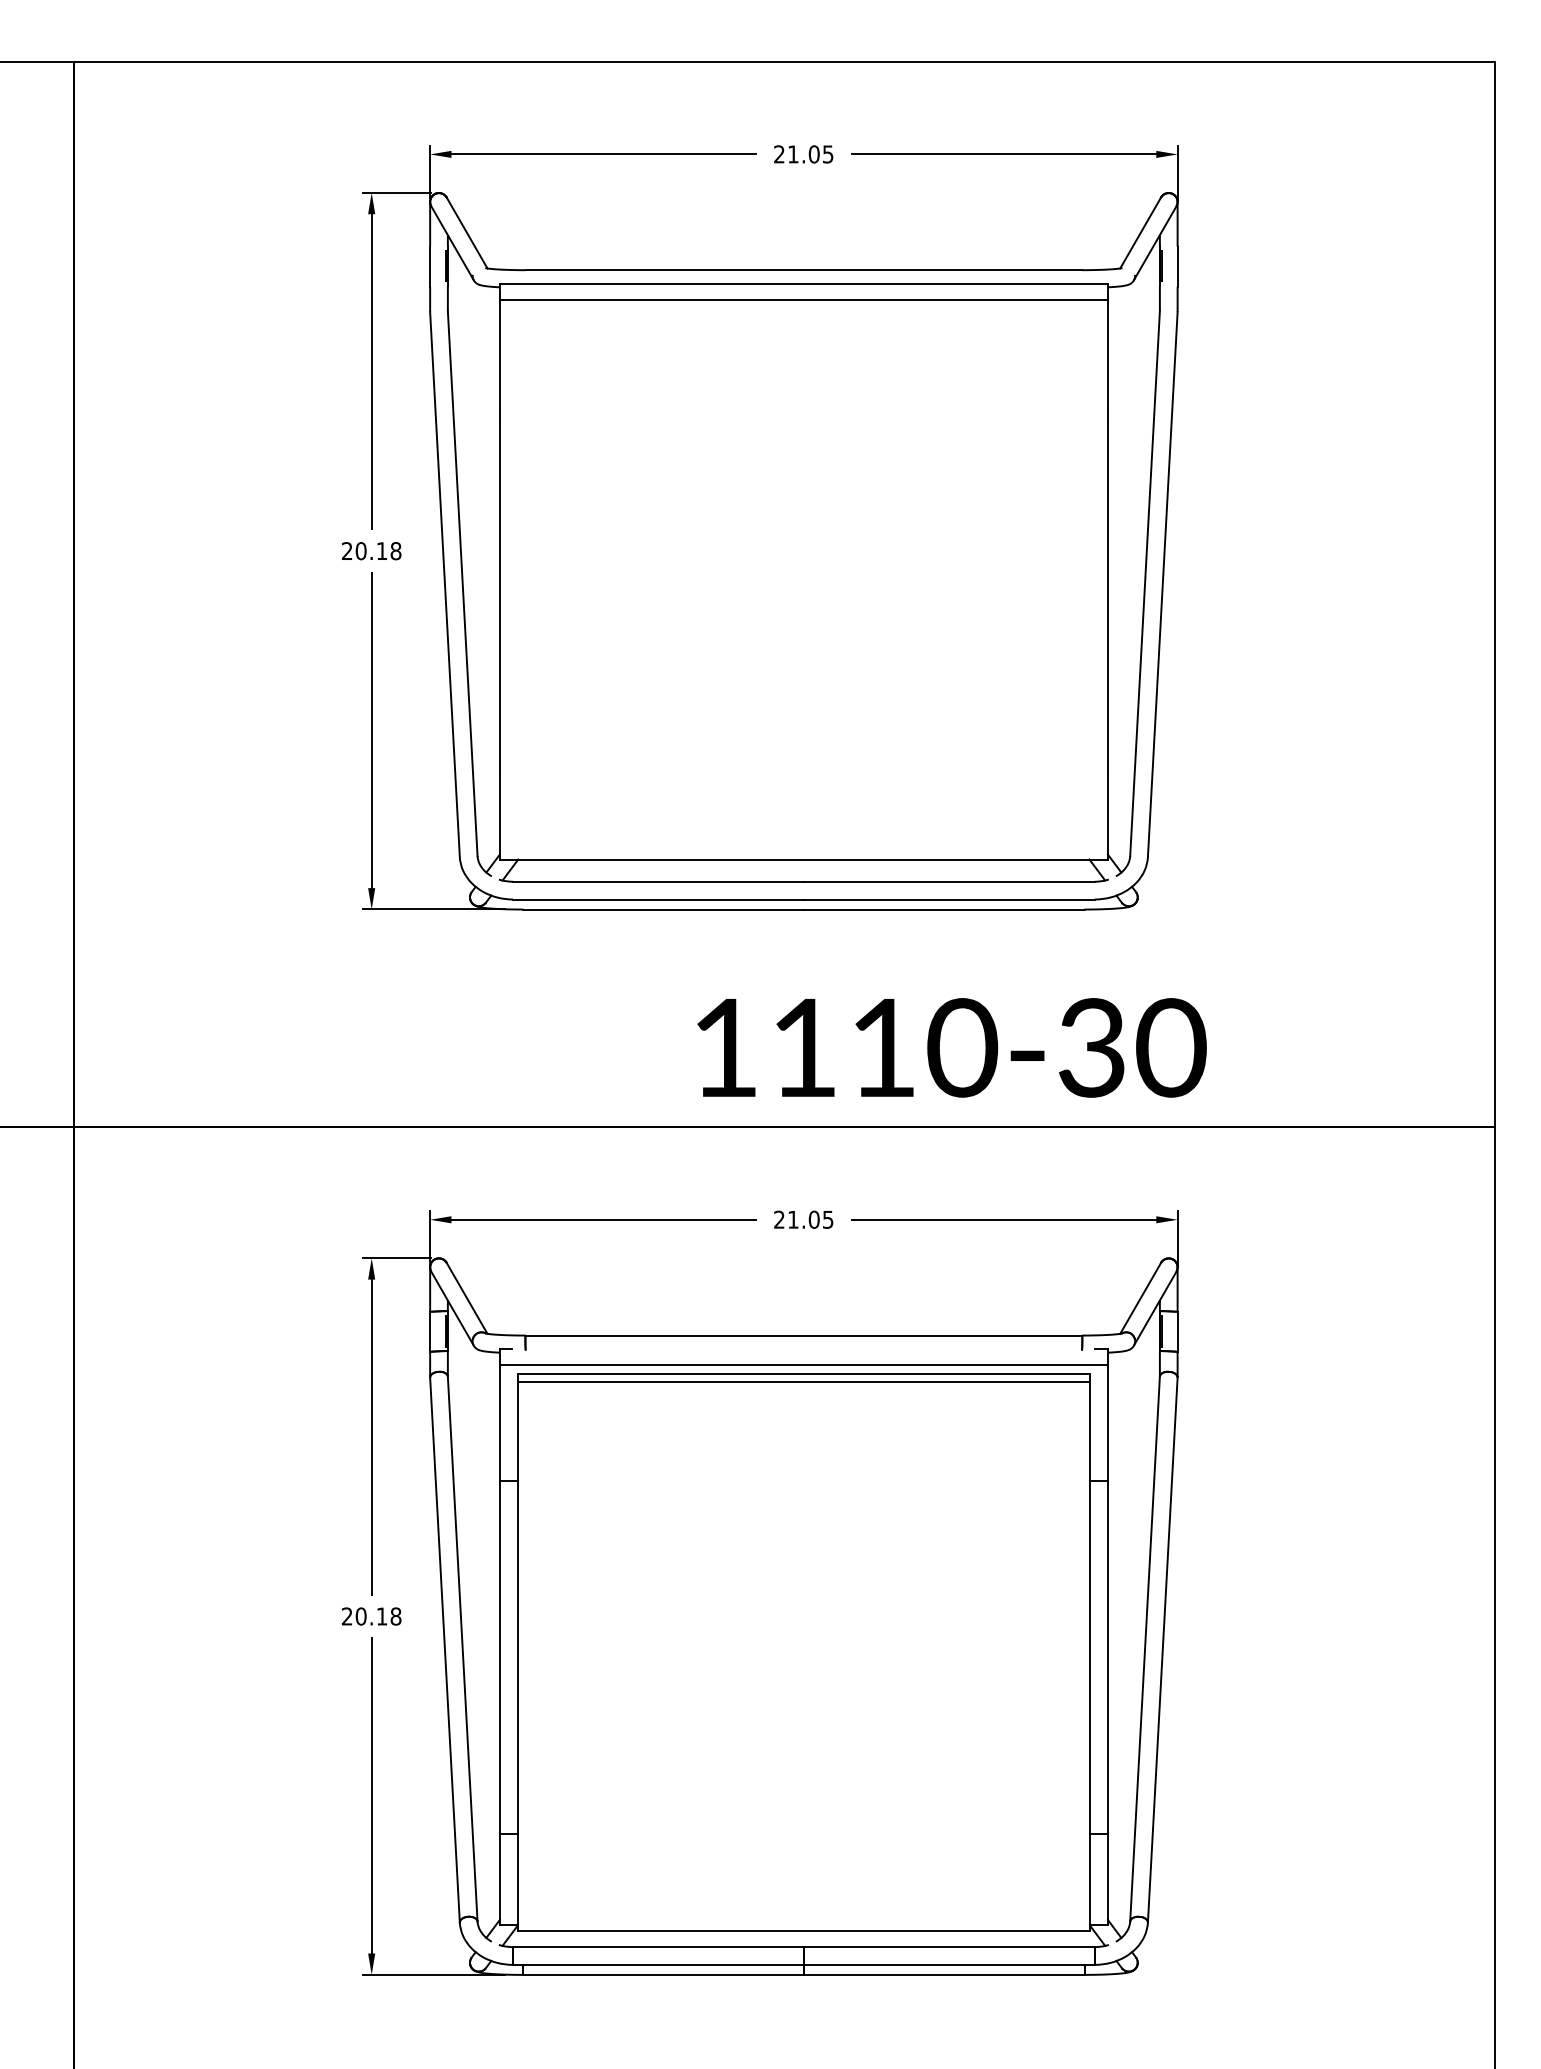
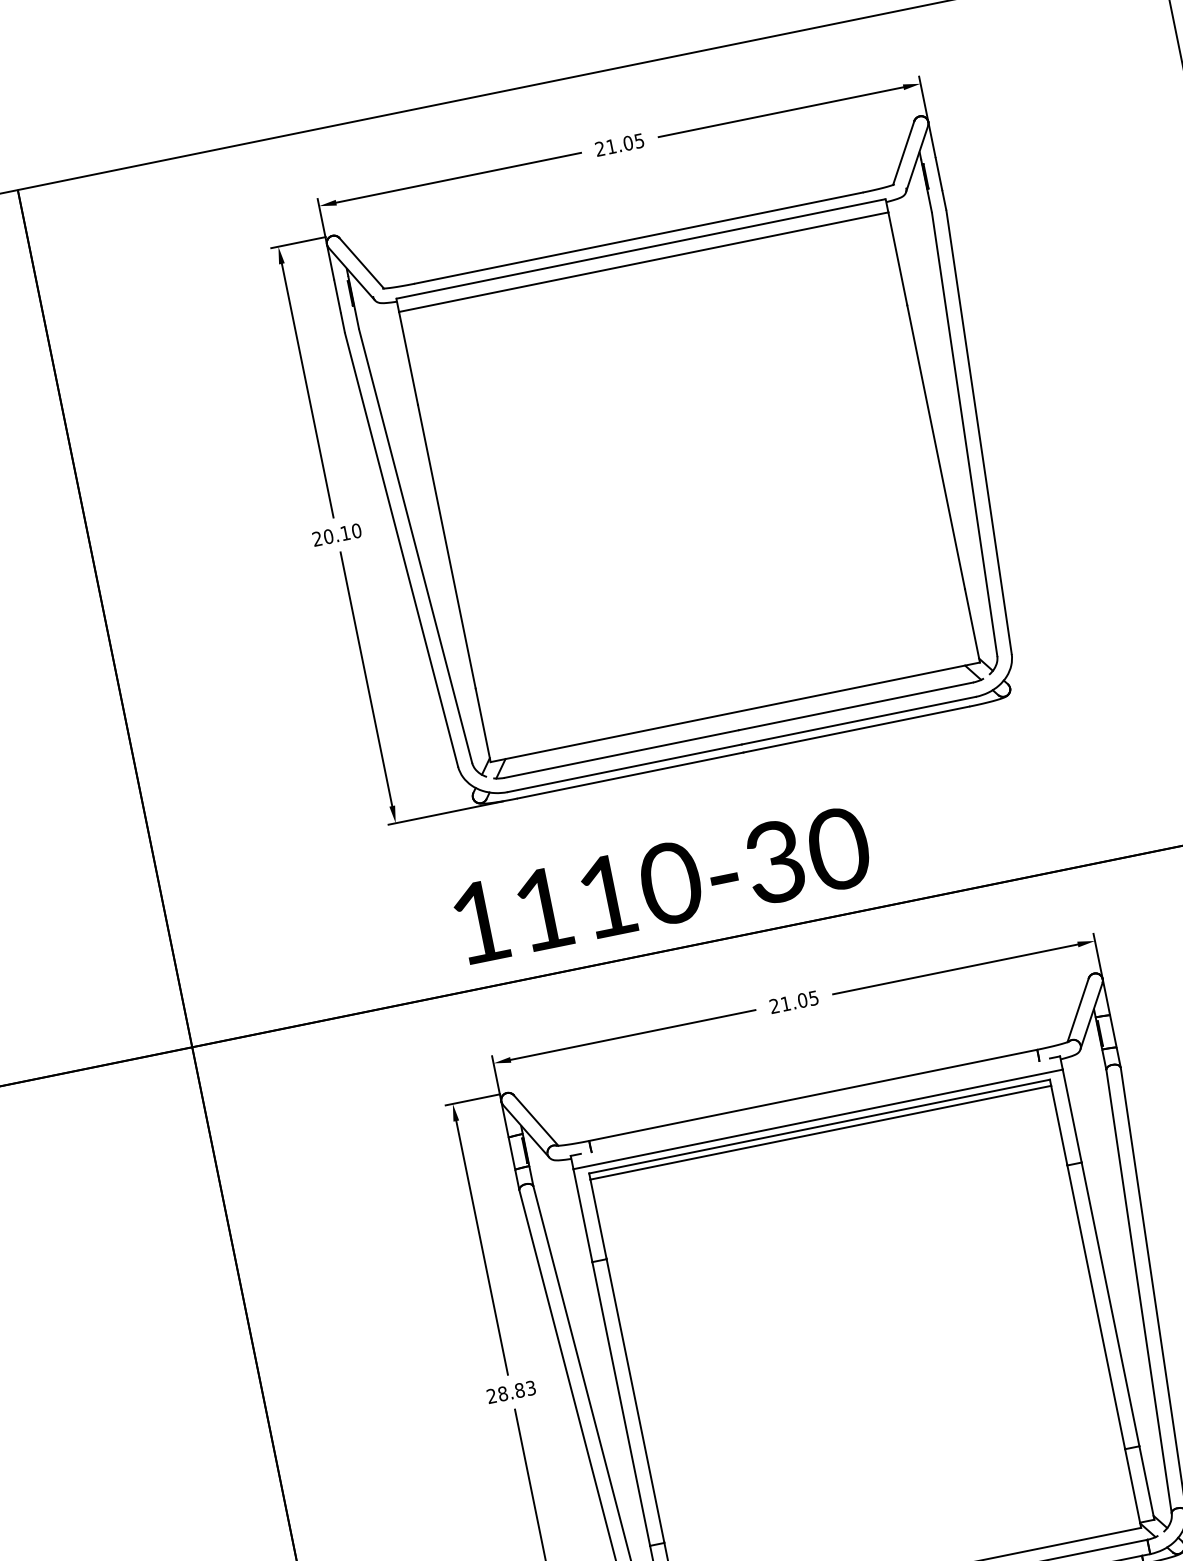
text: (395, 550) -> (356, 530), 20.18 -> 20.10
text: (951, 1047) -> (661, 884), moved
text: (378, 1616) -> (516, 1391), 20.18 -> 28.83

